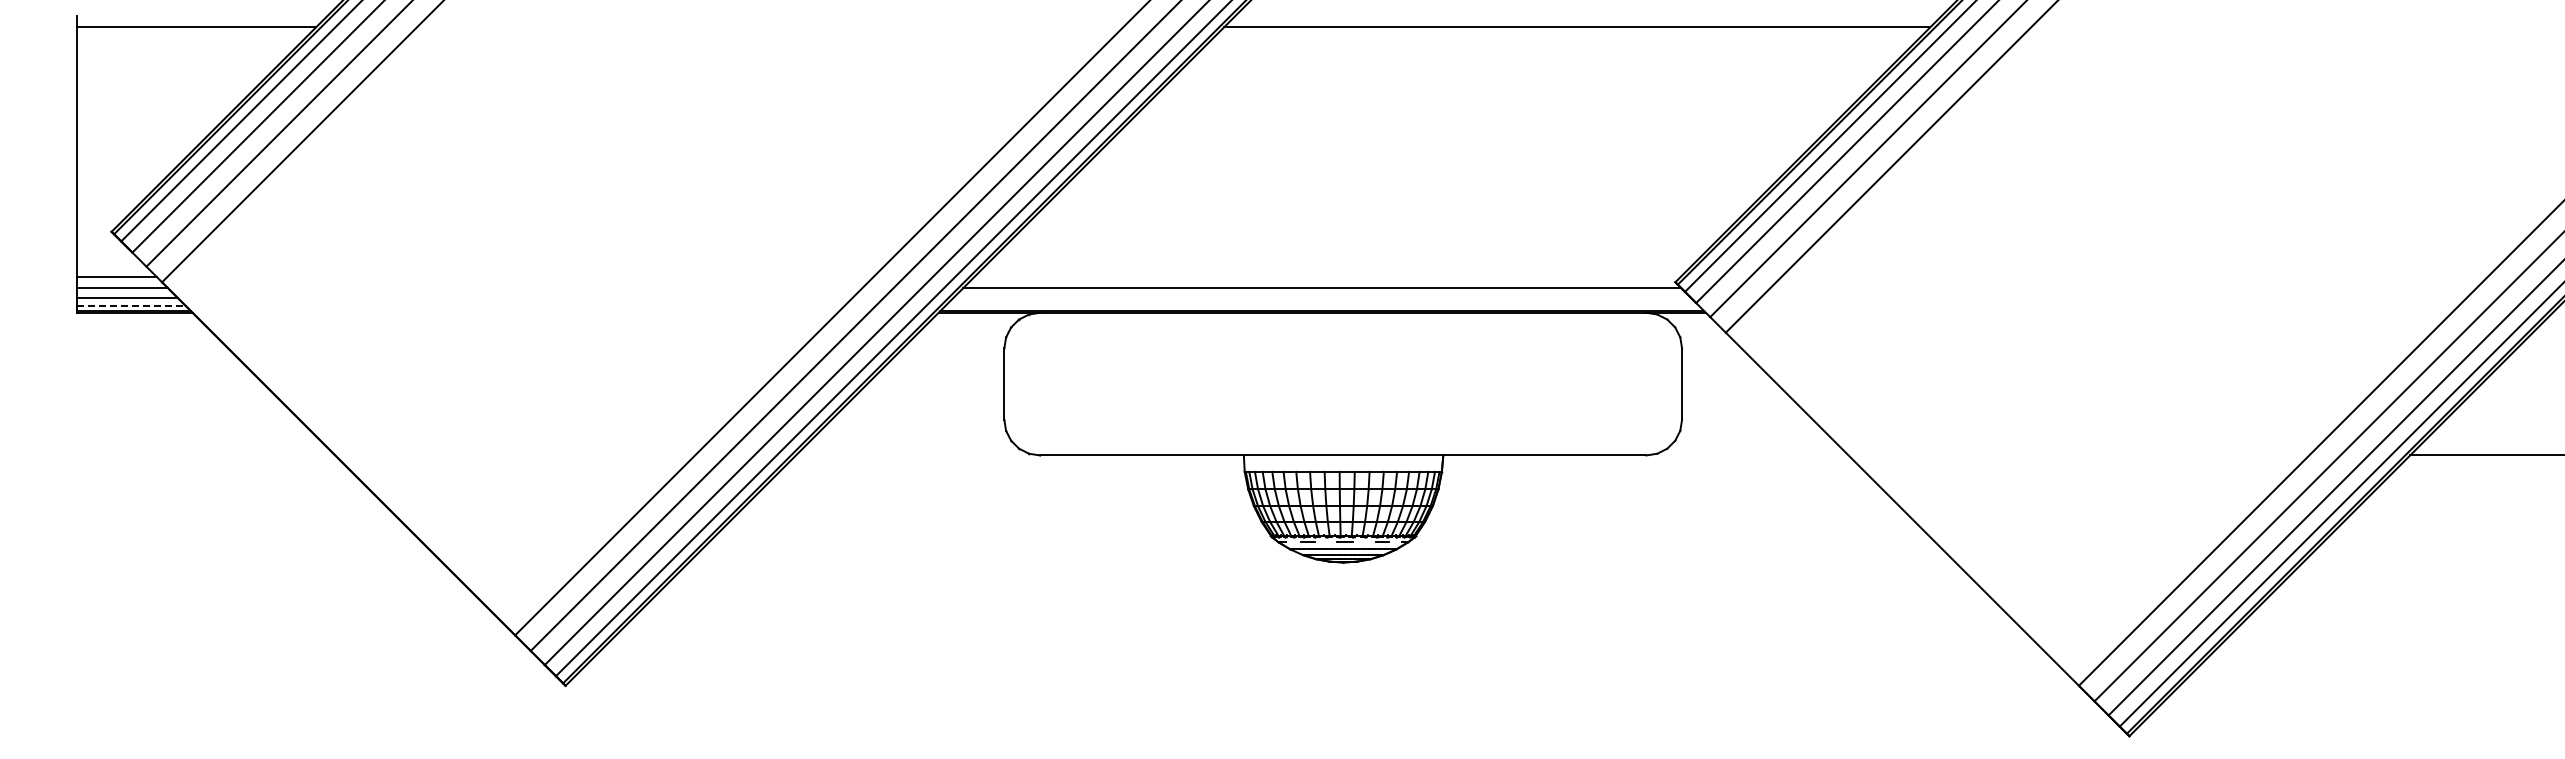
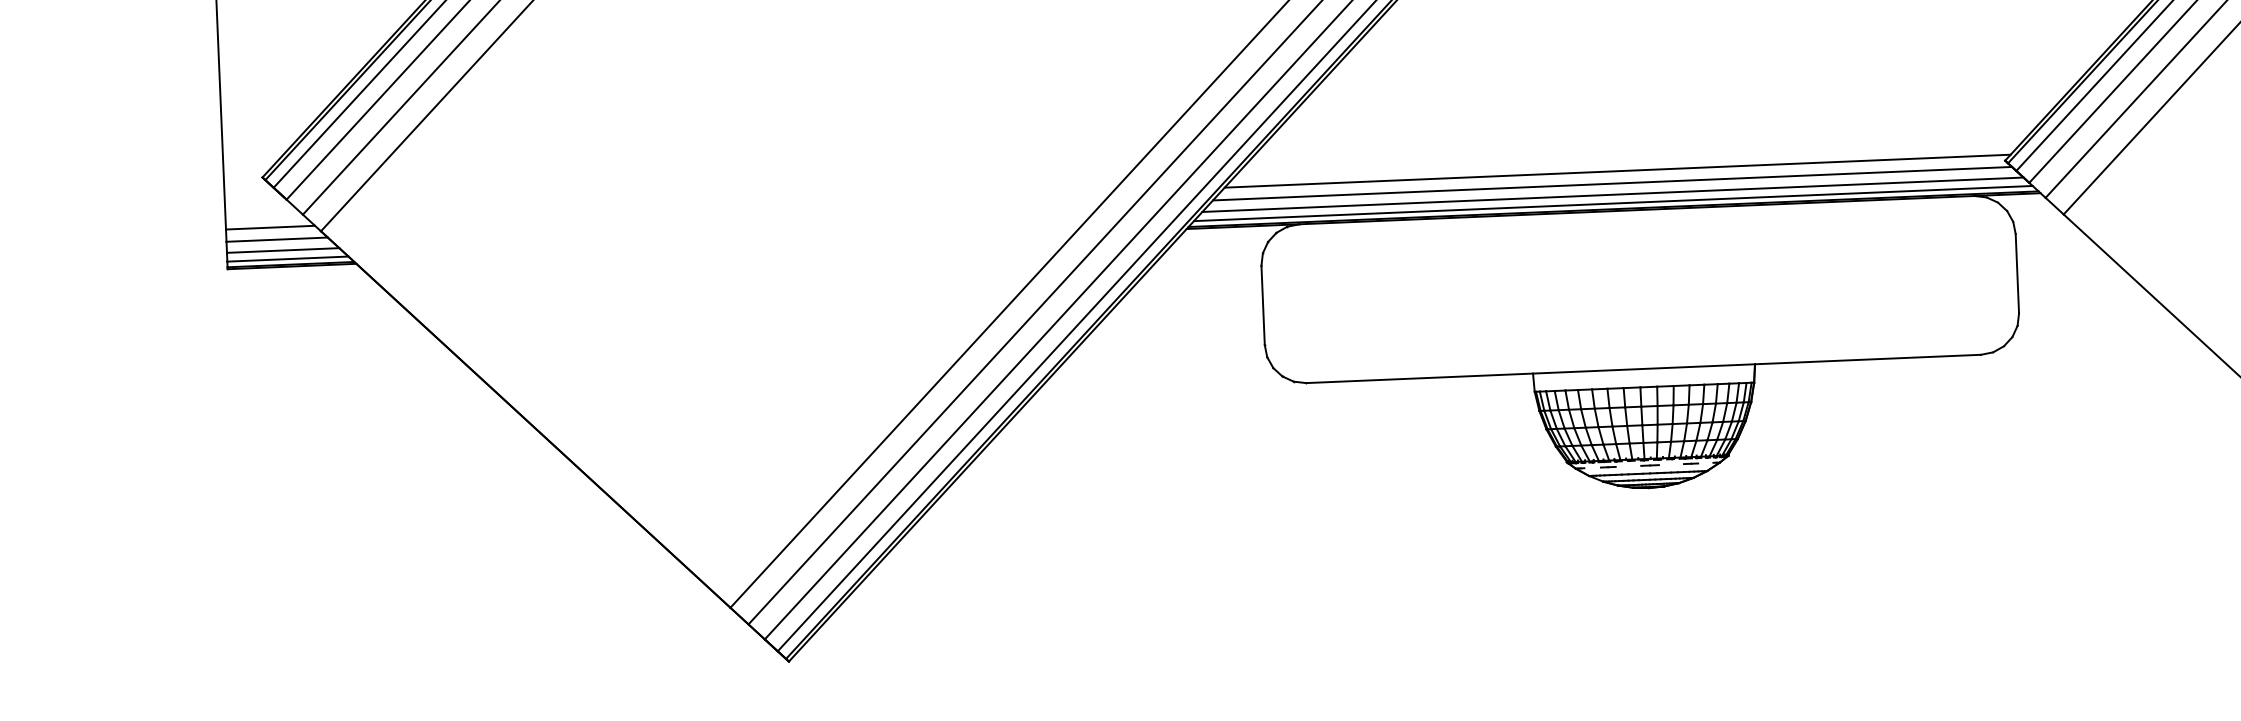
line: (1327, 277) -> (1617, 171), added
line: (1322, 298) -> (1613, 195), added
line: (131, 305) -> (288, 258), dashed -> solid
line: (1322, 305) -> (1613, 203), added

